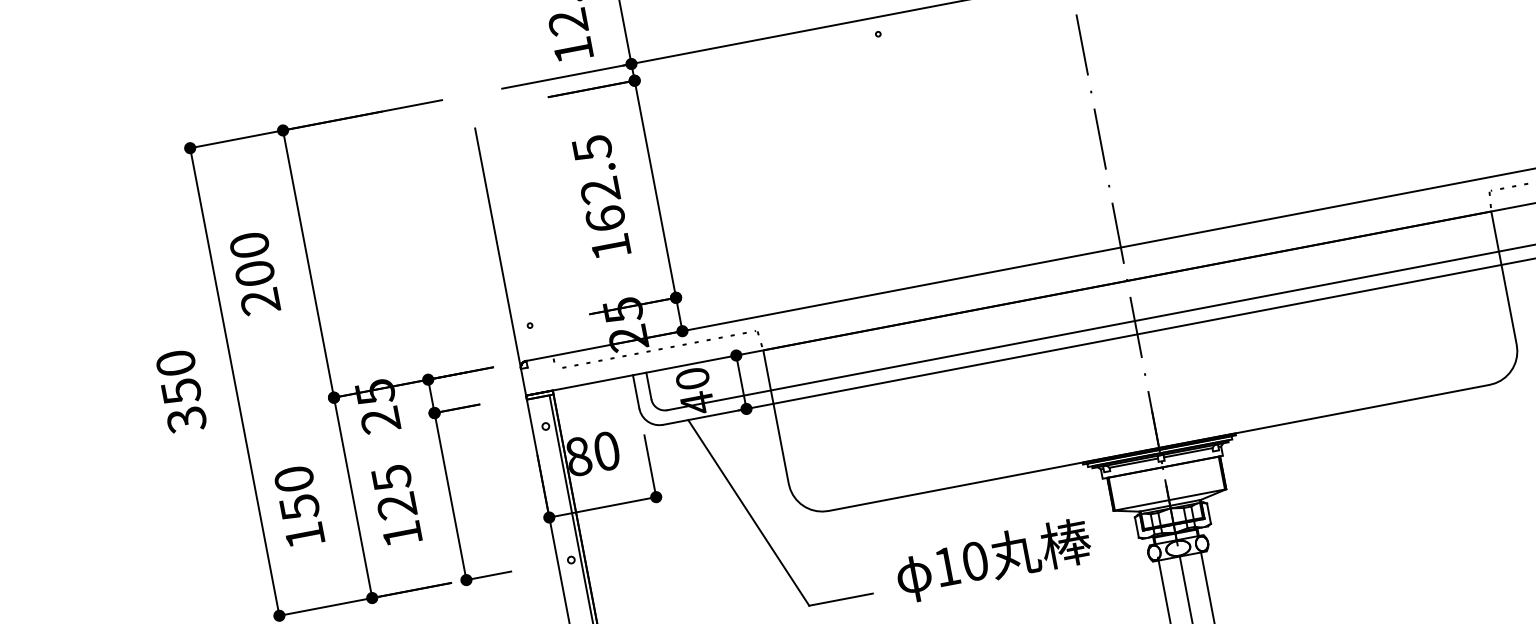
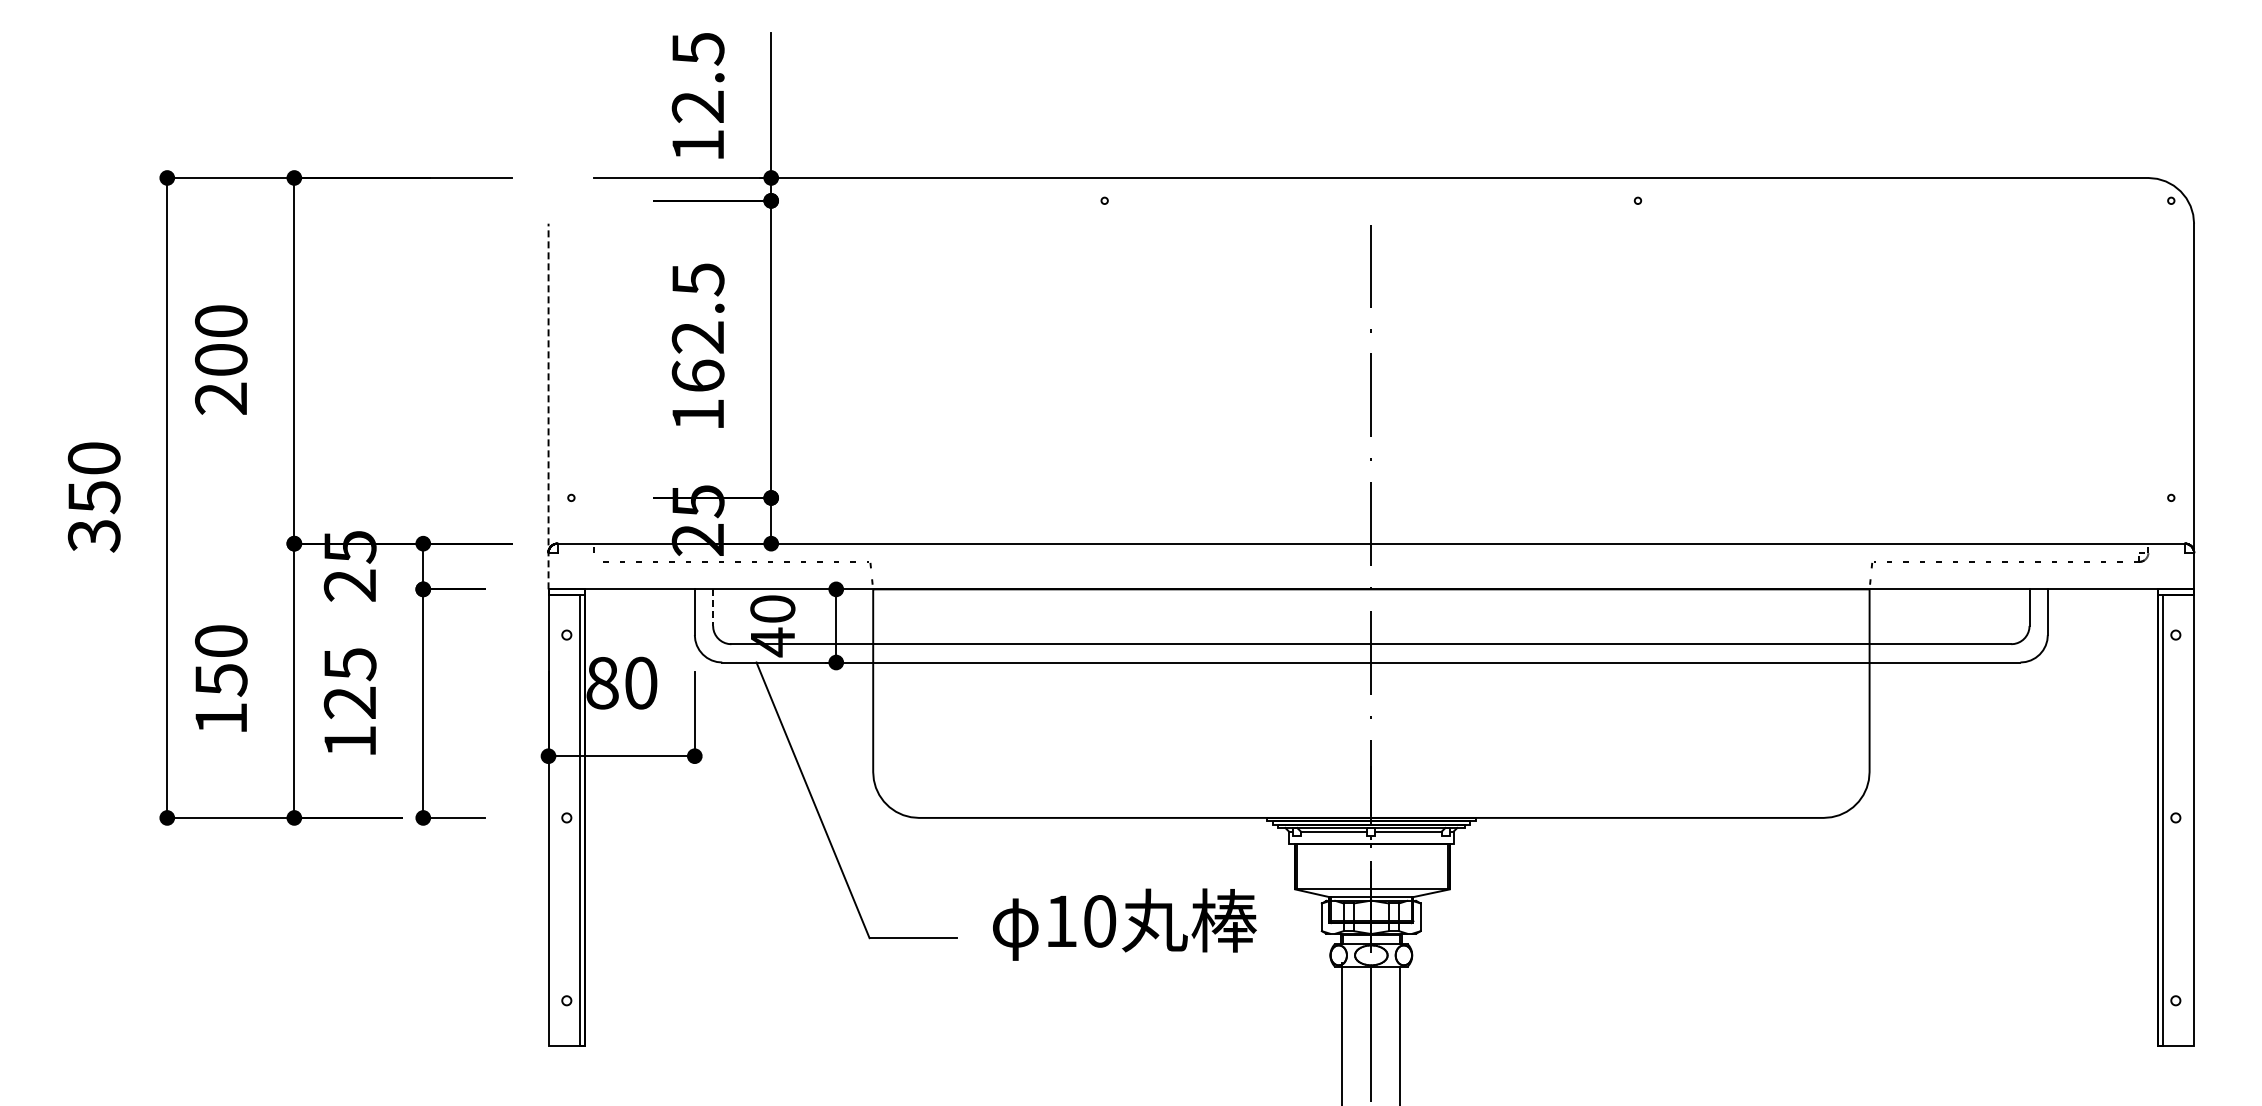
line: (500, 262) -> (548, 406), solid -> dashed
line: (649, 386) -> (713, 608), solid -> dashed

